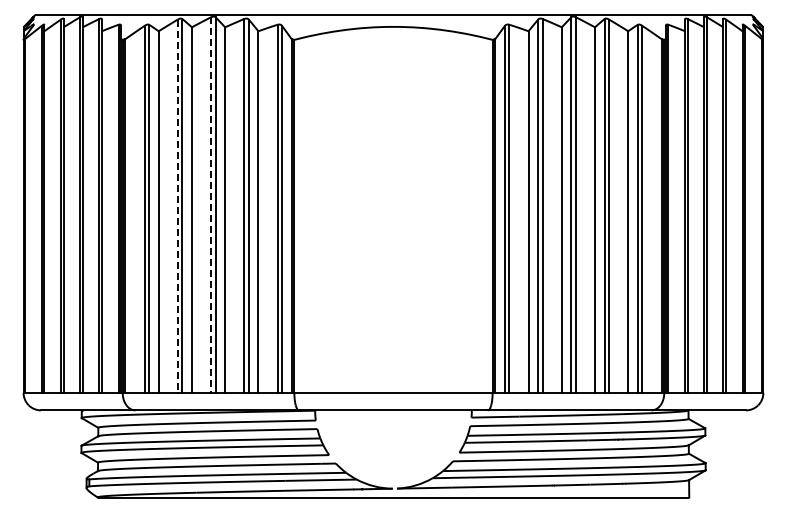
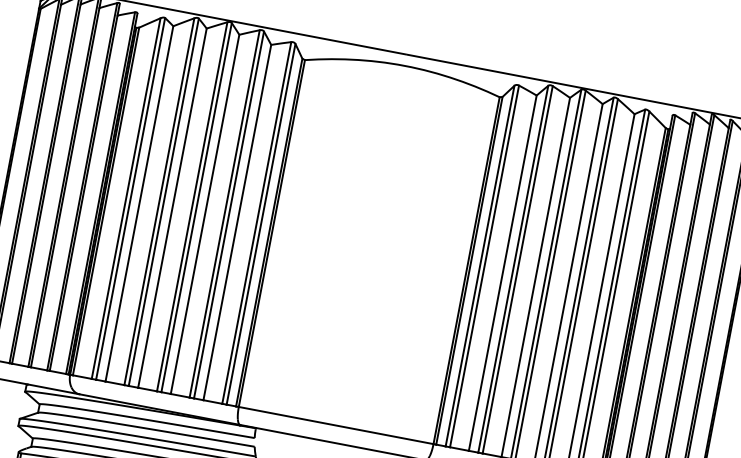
line: (211, 205) -> (192, 207), dashed -> solid
line: (177, 206) -> (158, 201), dashed -> solid

